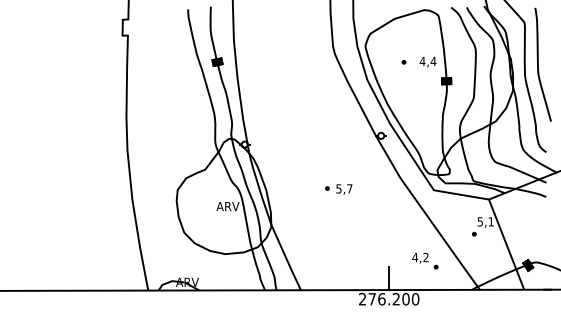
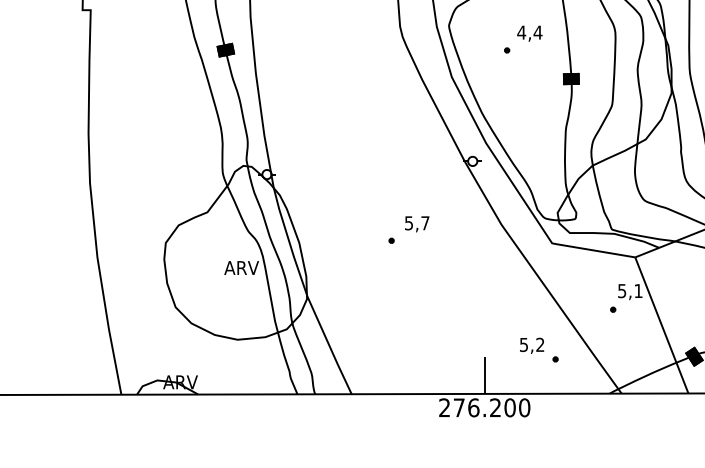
text: (427, 62) -> (528, 34), moved
text: (344, 189) -> (417, 224), moved
text: (415, 257) -> (524, 344), 4,2 -> 5,2

